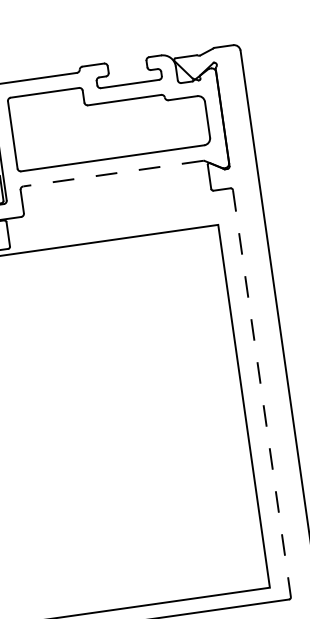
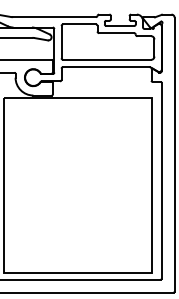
line: (111, 174) -> (105, 67), dashed -> solid
line: (261, 393) -> (161, 180), dashed -> solid

